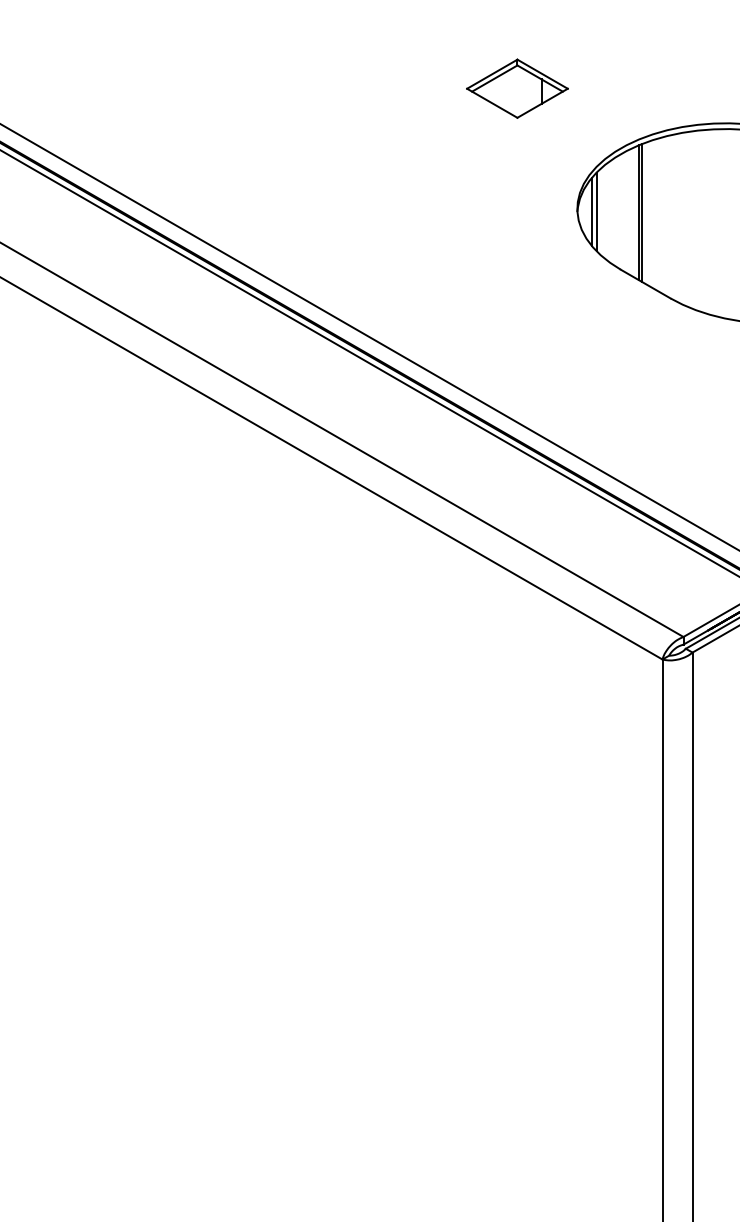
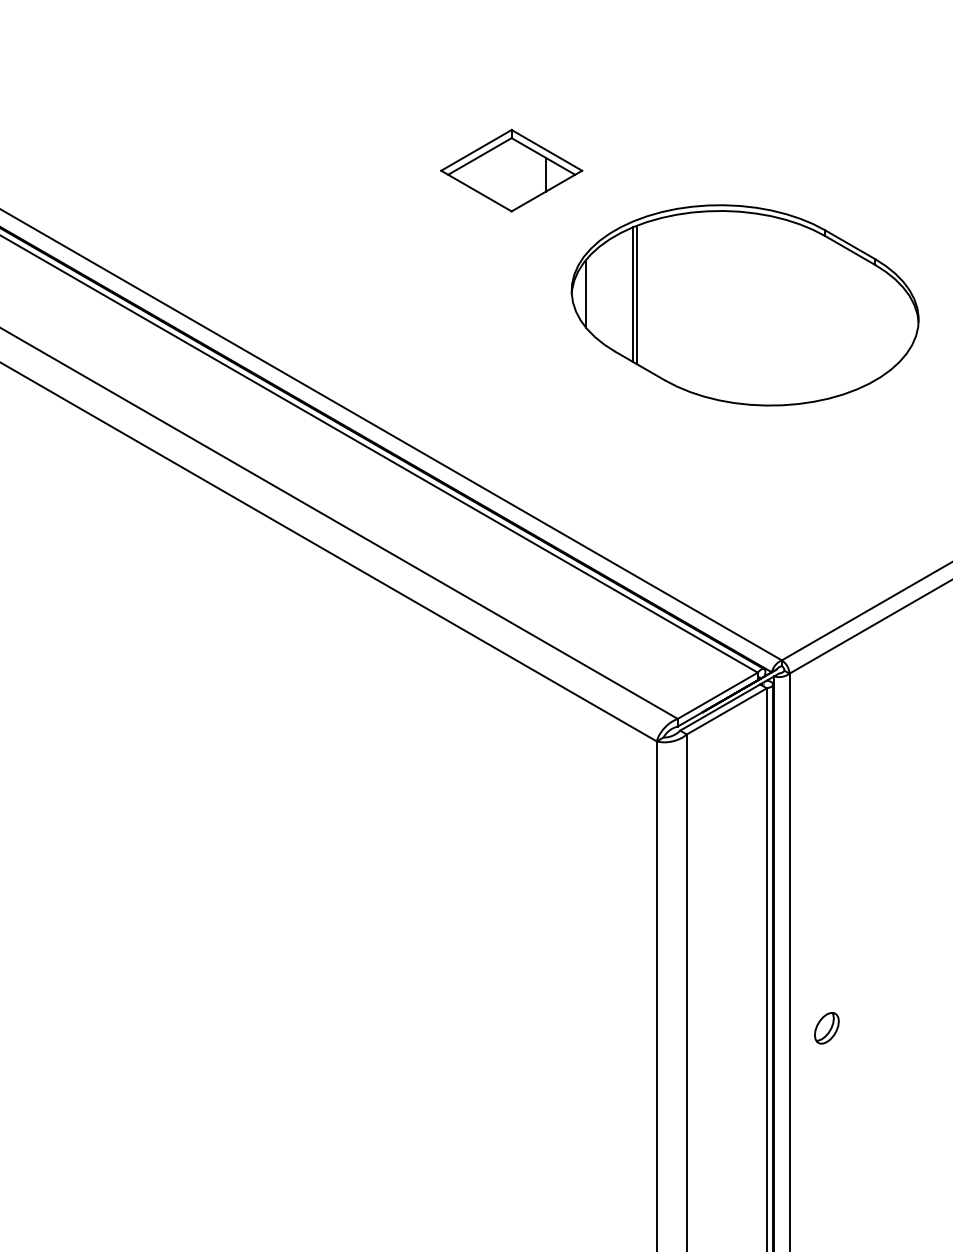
part: (517, 88) -> (511, 170), size x1.4
line: (596, 211) -> (590, 293), removed

